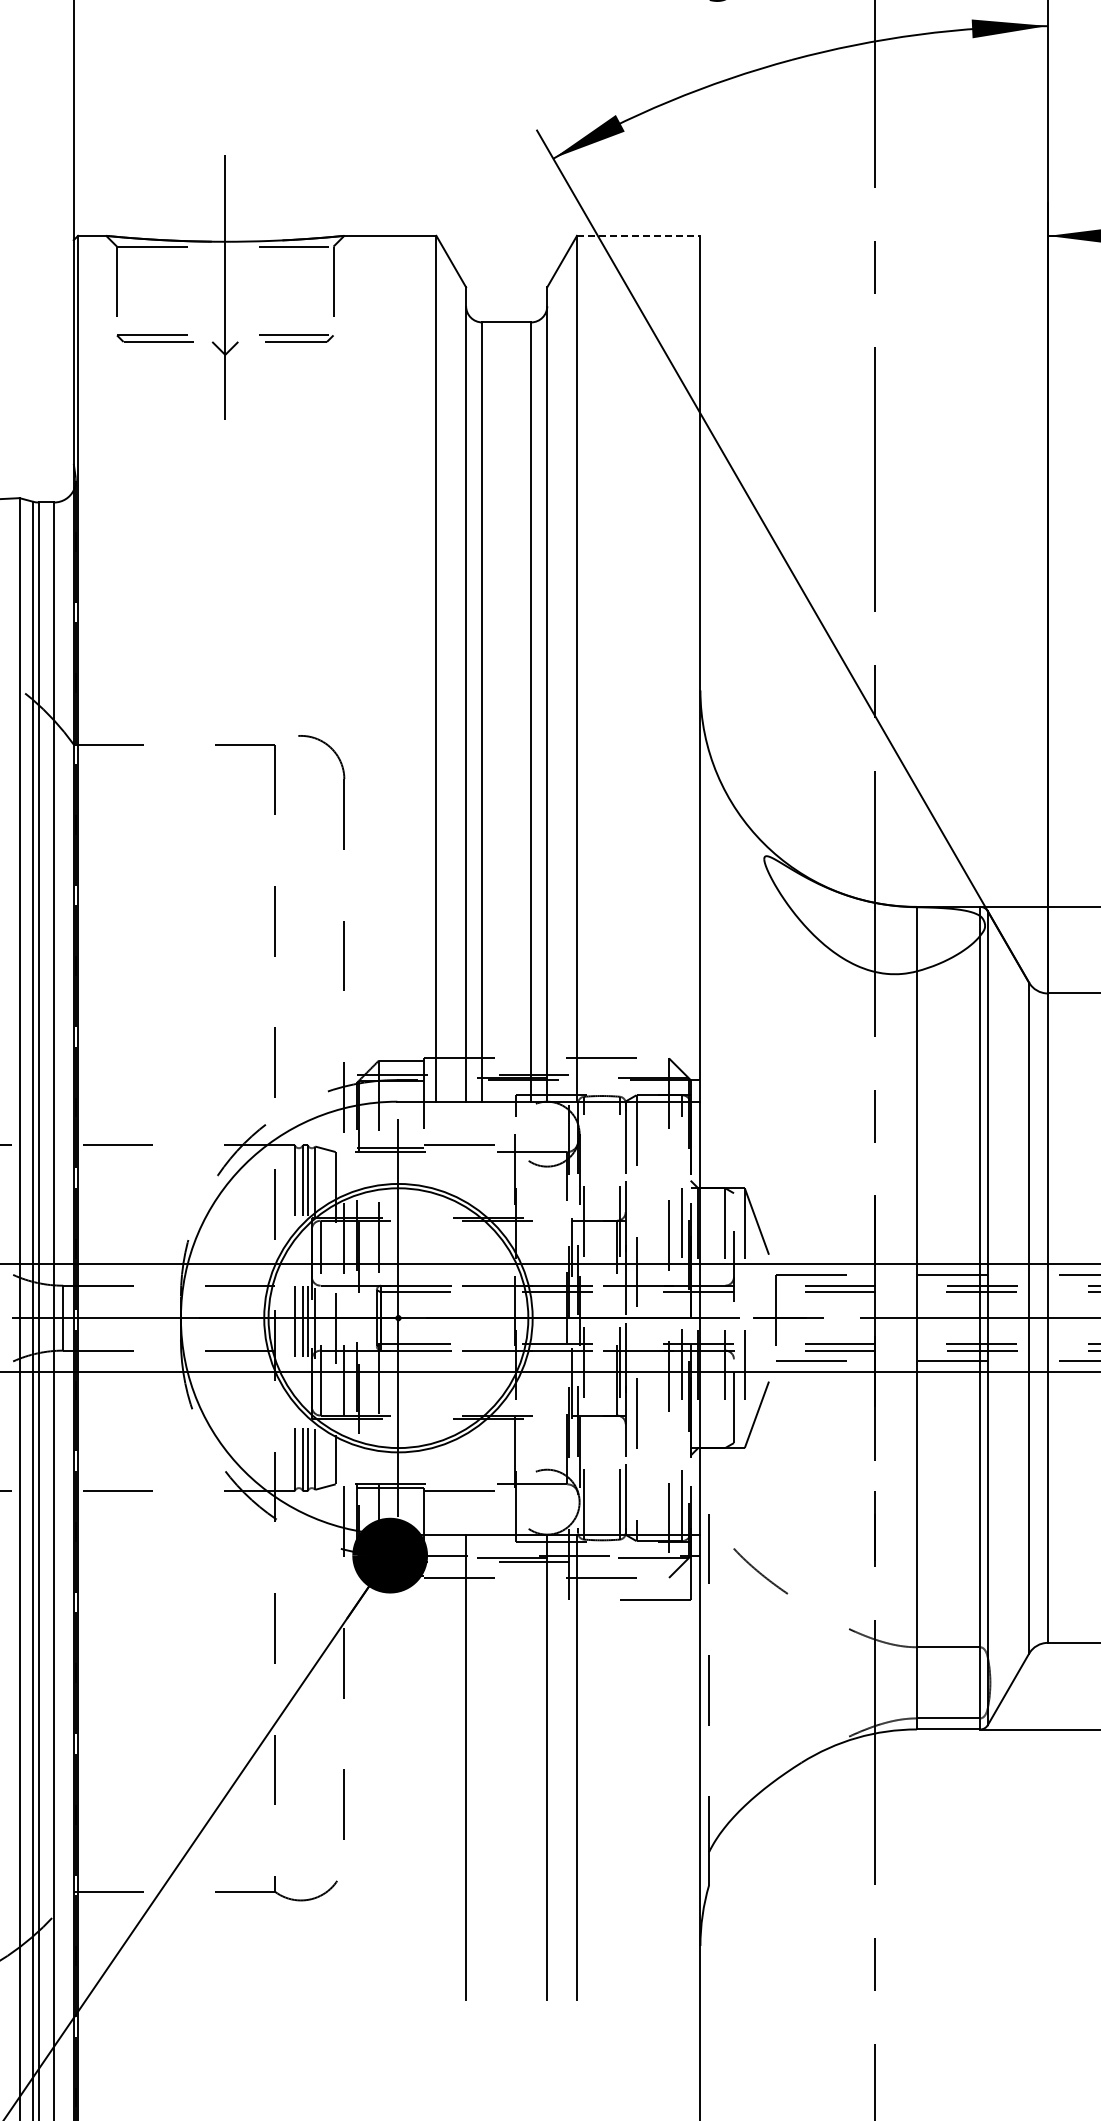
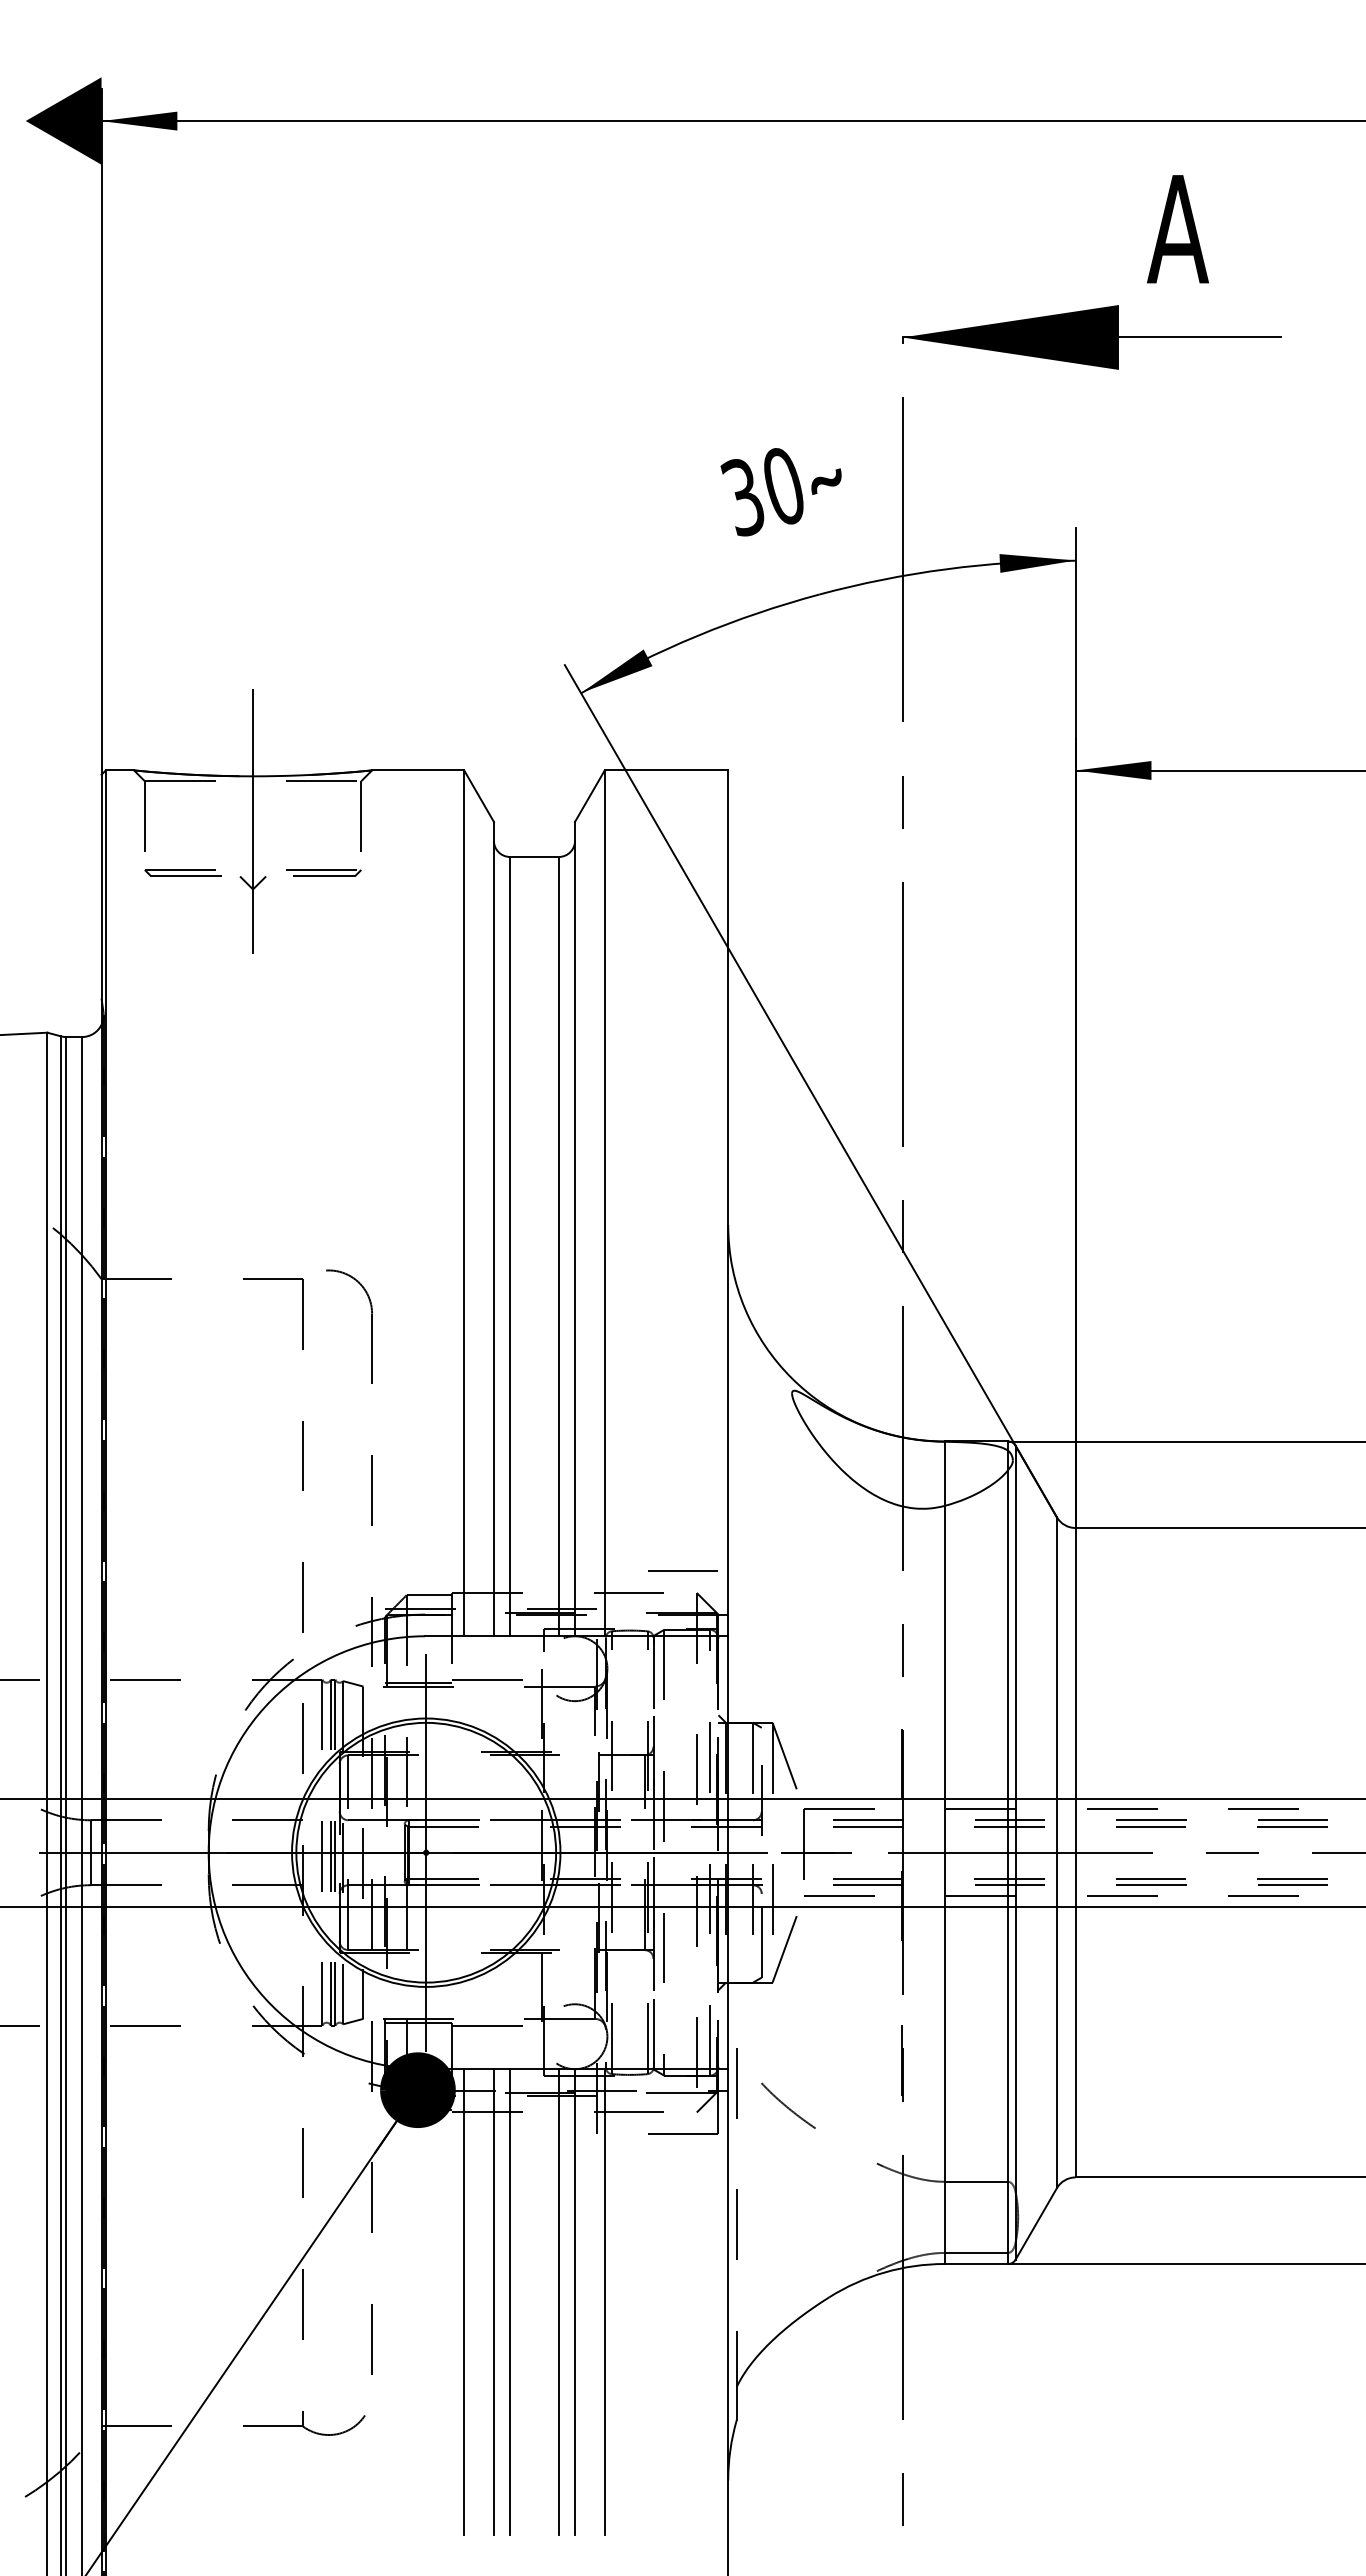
line: (638, 235) -> (666, 770), dashed -> solid
line: (654, 1035) -> (682, 1570), added
line: (436, 1766) -> (464, 2301), added
line: (482, 1766) -> (510, 2301), added
line: (530, 1766) -> (558, 2301), added

